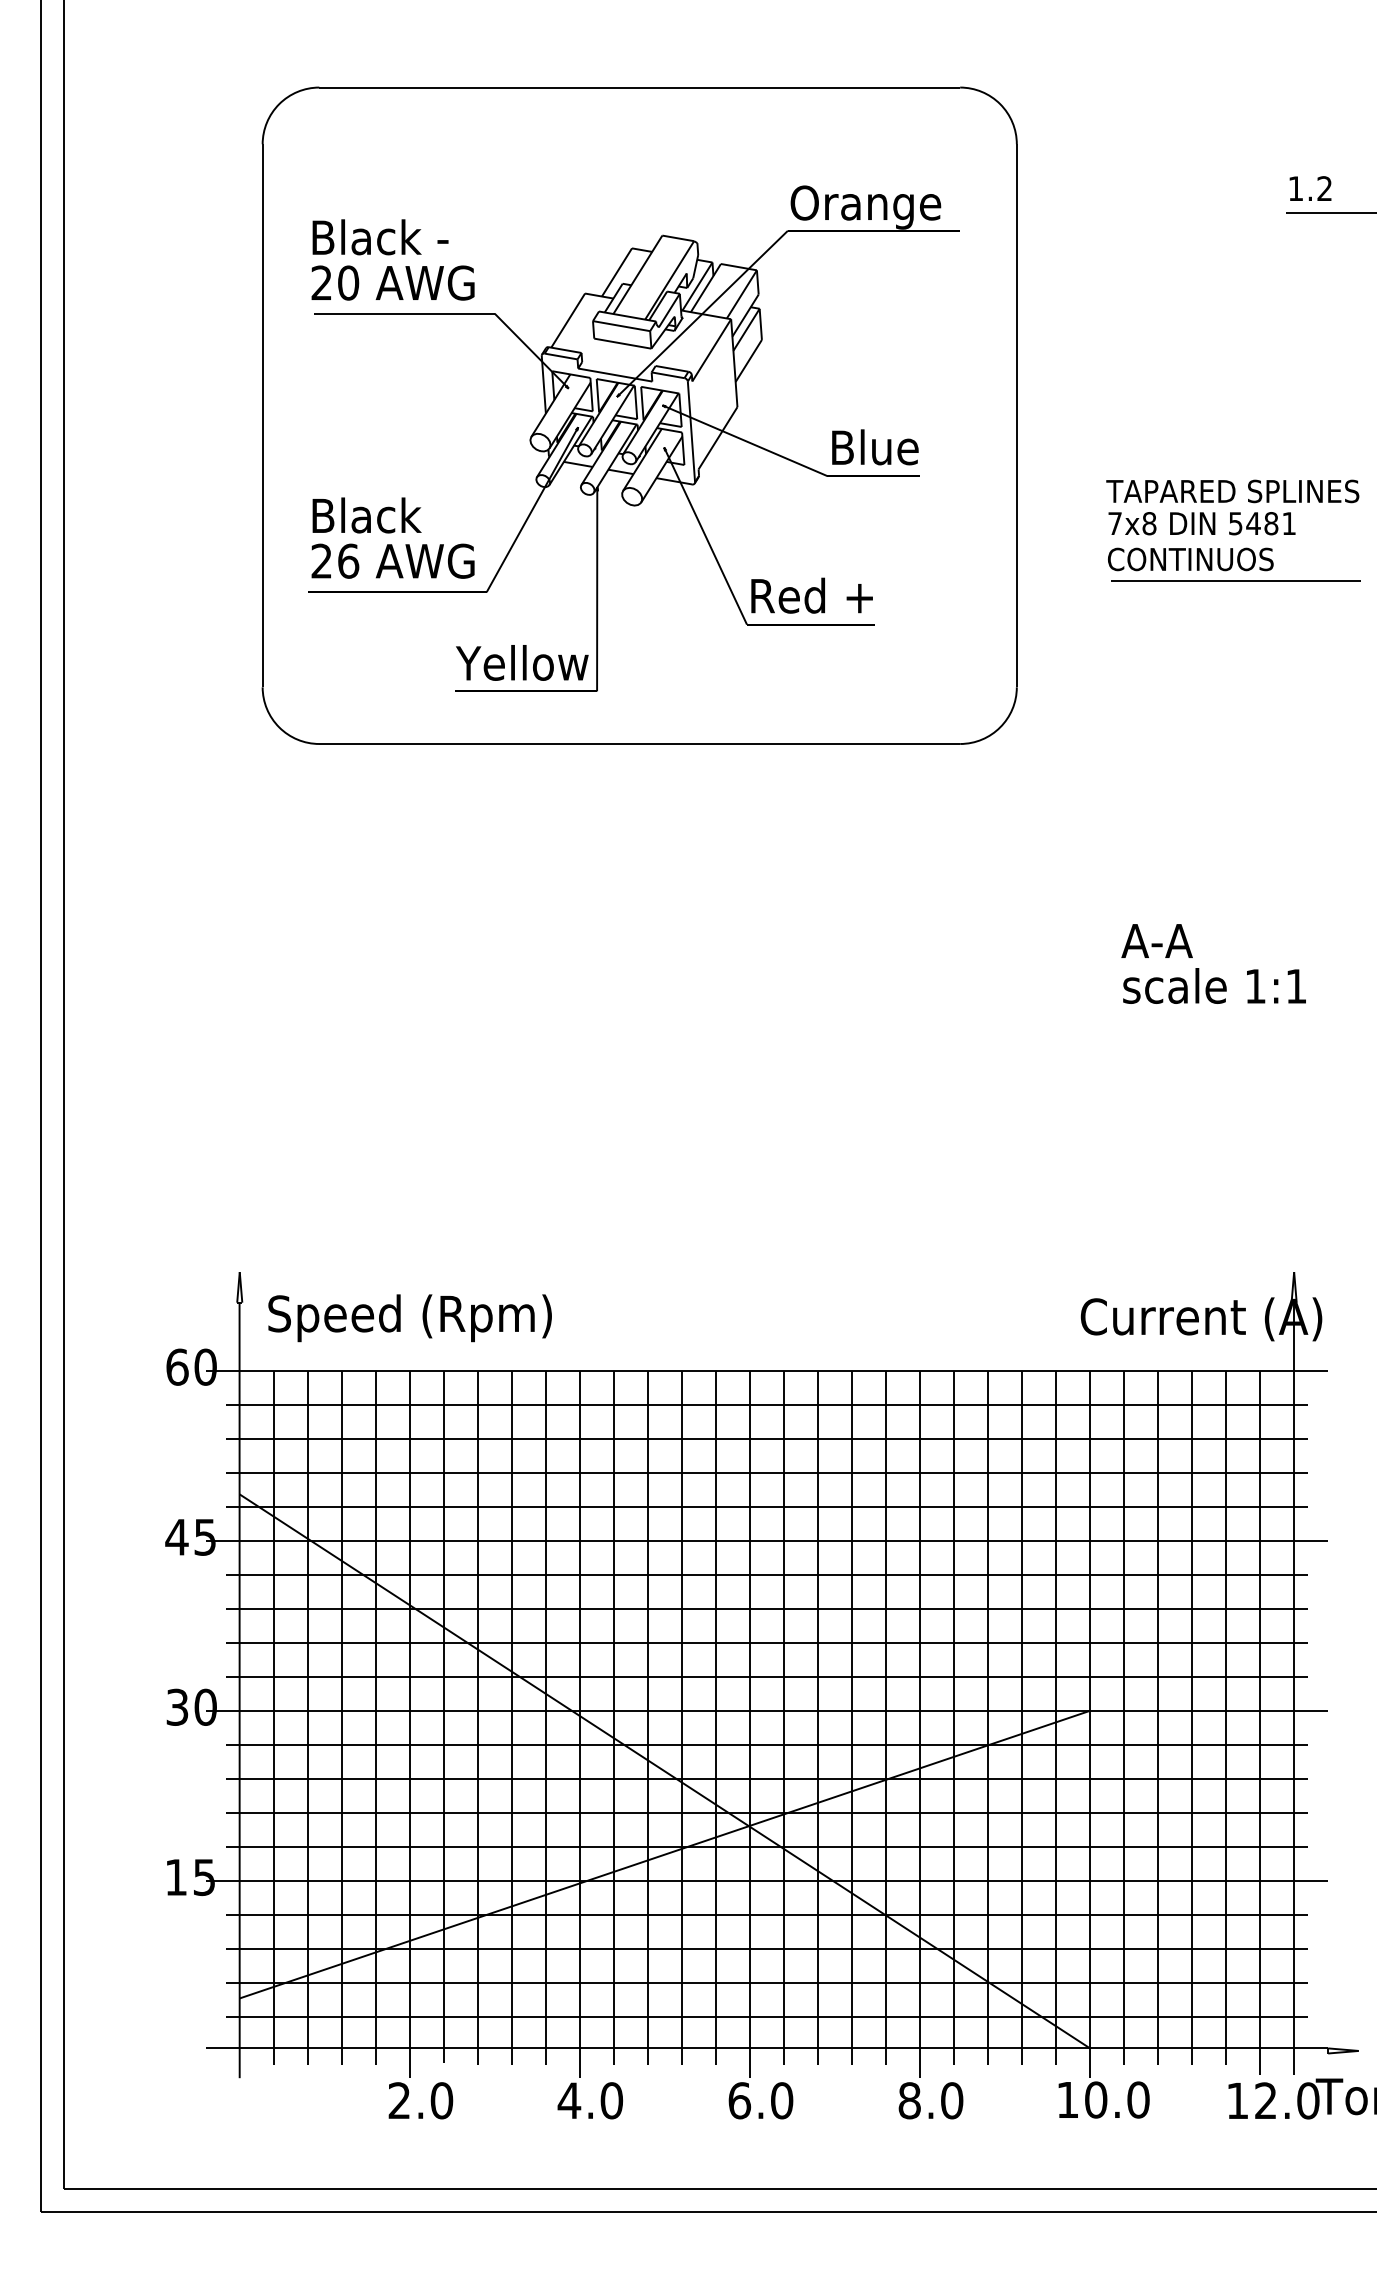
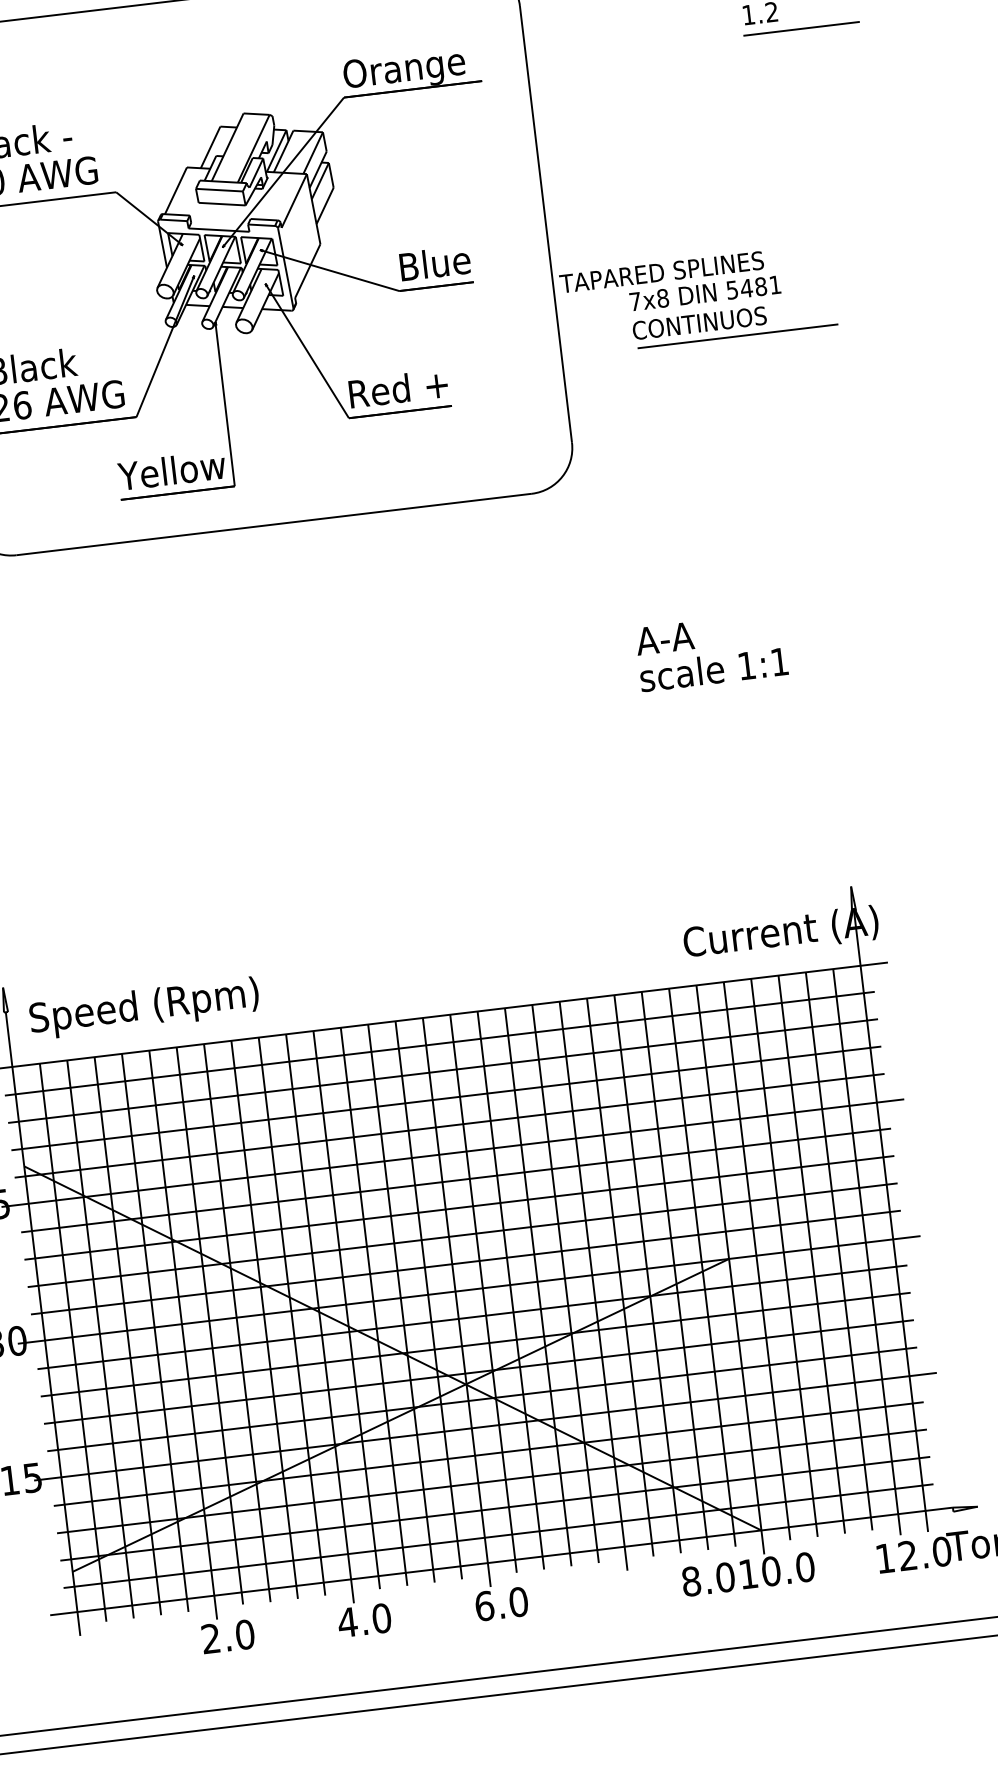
text: (1232, 491) -> (661, 272), moved
text: (1156, 940) -> (664, 638), moved
text: (1214, 985) -> (713, 669), moved
text: (930, 2100) -> (708, 1579), moved

